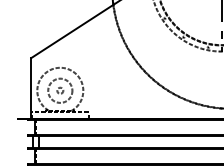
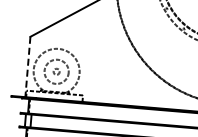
line: (31, 88) -> (28, 67), solid -> dashed

